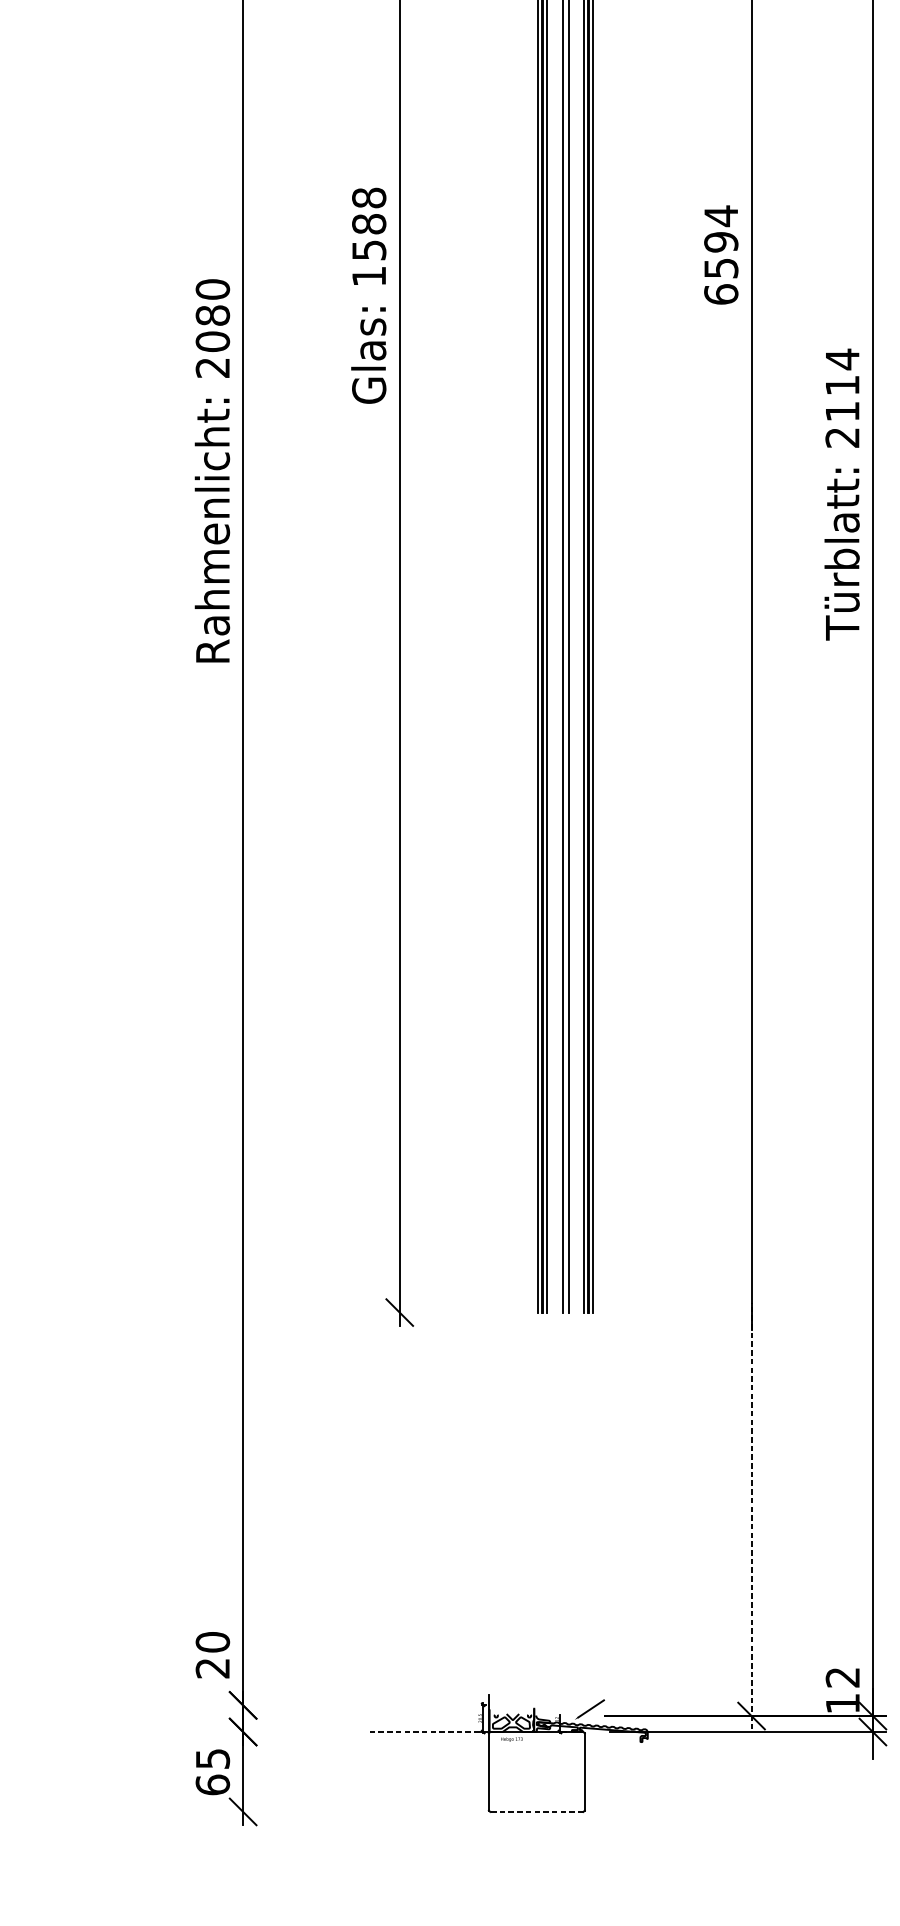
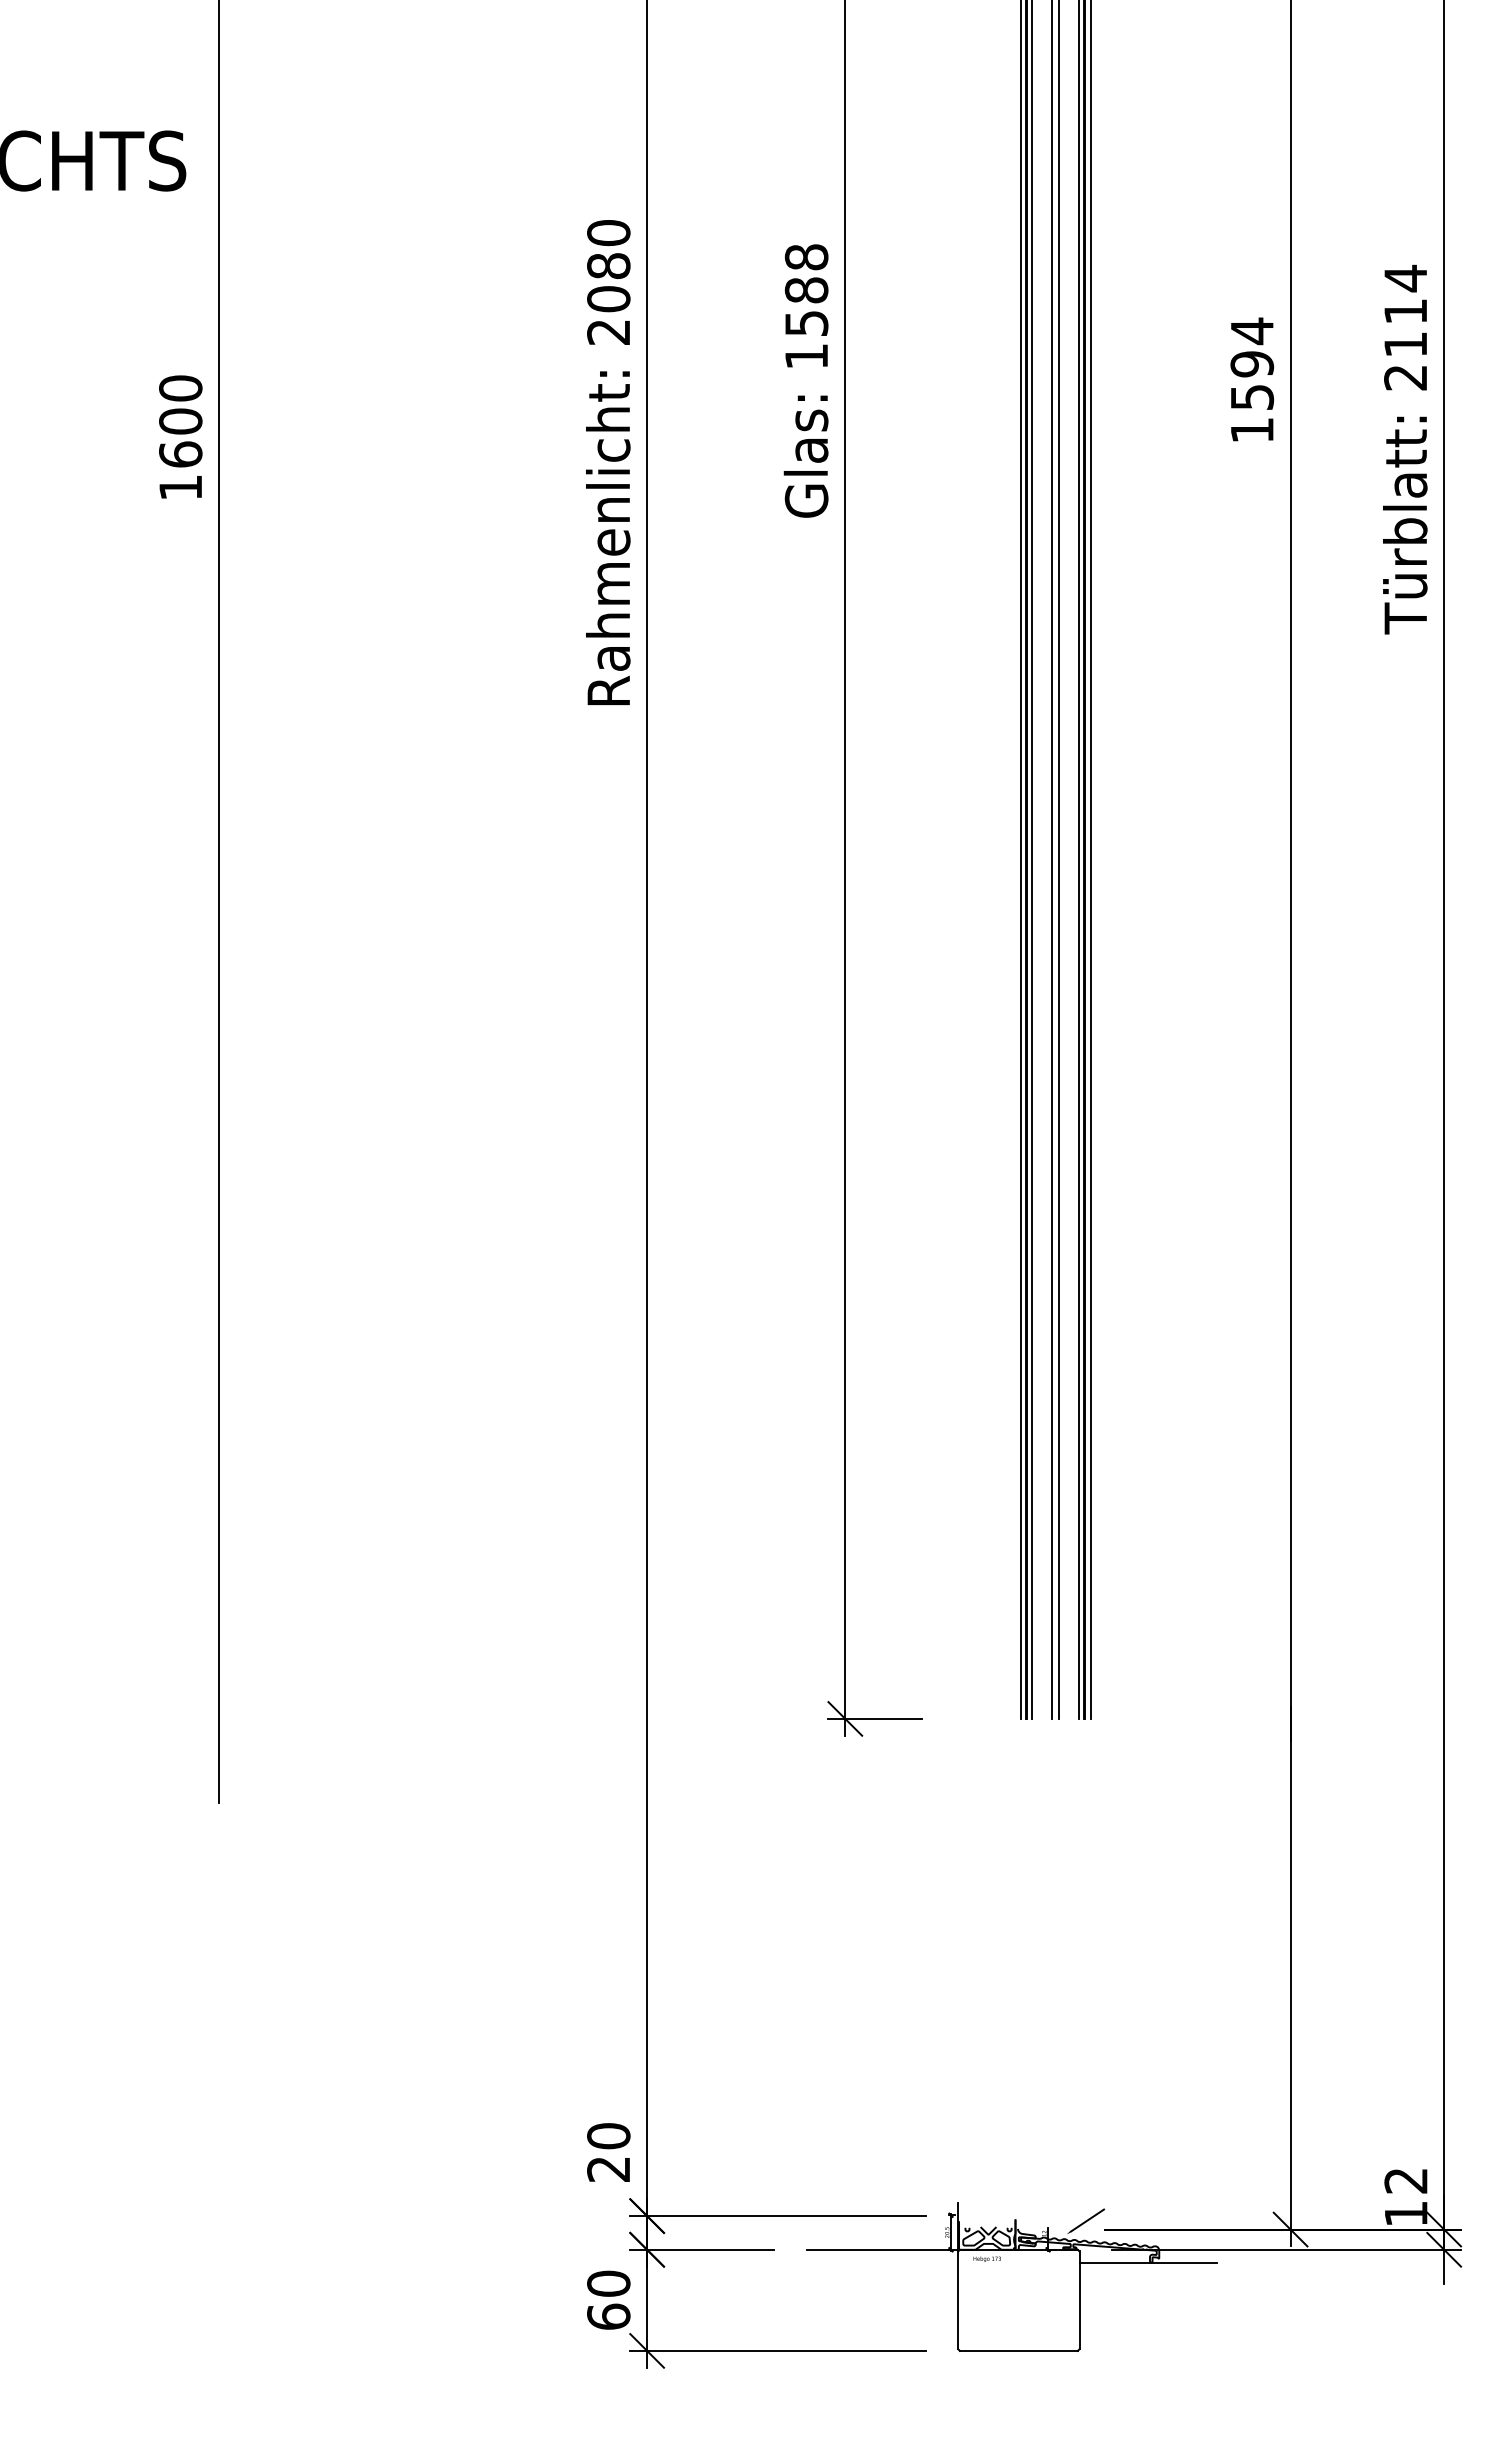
text: (721, 294) -> (1252, 430), 6594 -> 1594
text: (368, 295) -> (805, 380), moved
text: (212, 470) -> (608, 462), moved
text: (842, 494) -> (1405, 449), moved
line: (422, 1312) -> (874, 1718), added
line: (751, 1516) -> (1290, 1976), dashed -> solid
line: (346, 1705) -> (777, 2216), added
line: (286, 1731) -> (701, 2249), added
line: (429, 1731) -> (883, 2249), dashed -> solid
line: (638, 1742) -> (1147, 2262), added
text: (212, 1758) -> (608, 2283), 65 -> 60
line: (346, 1811) -> (778, 2350), added
line: (536, 1811) -> (1018, 2350), dashed -> solid

